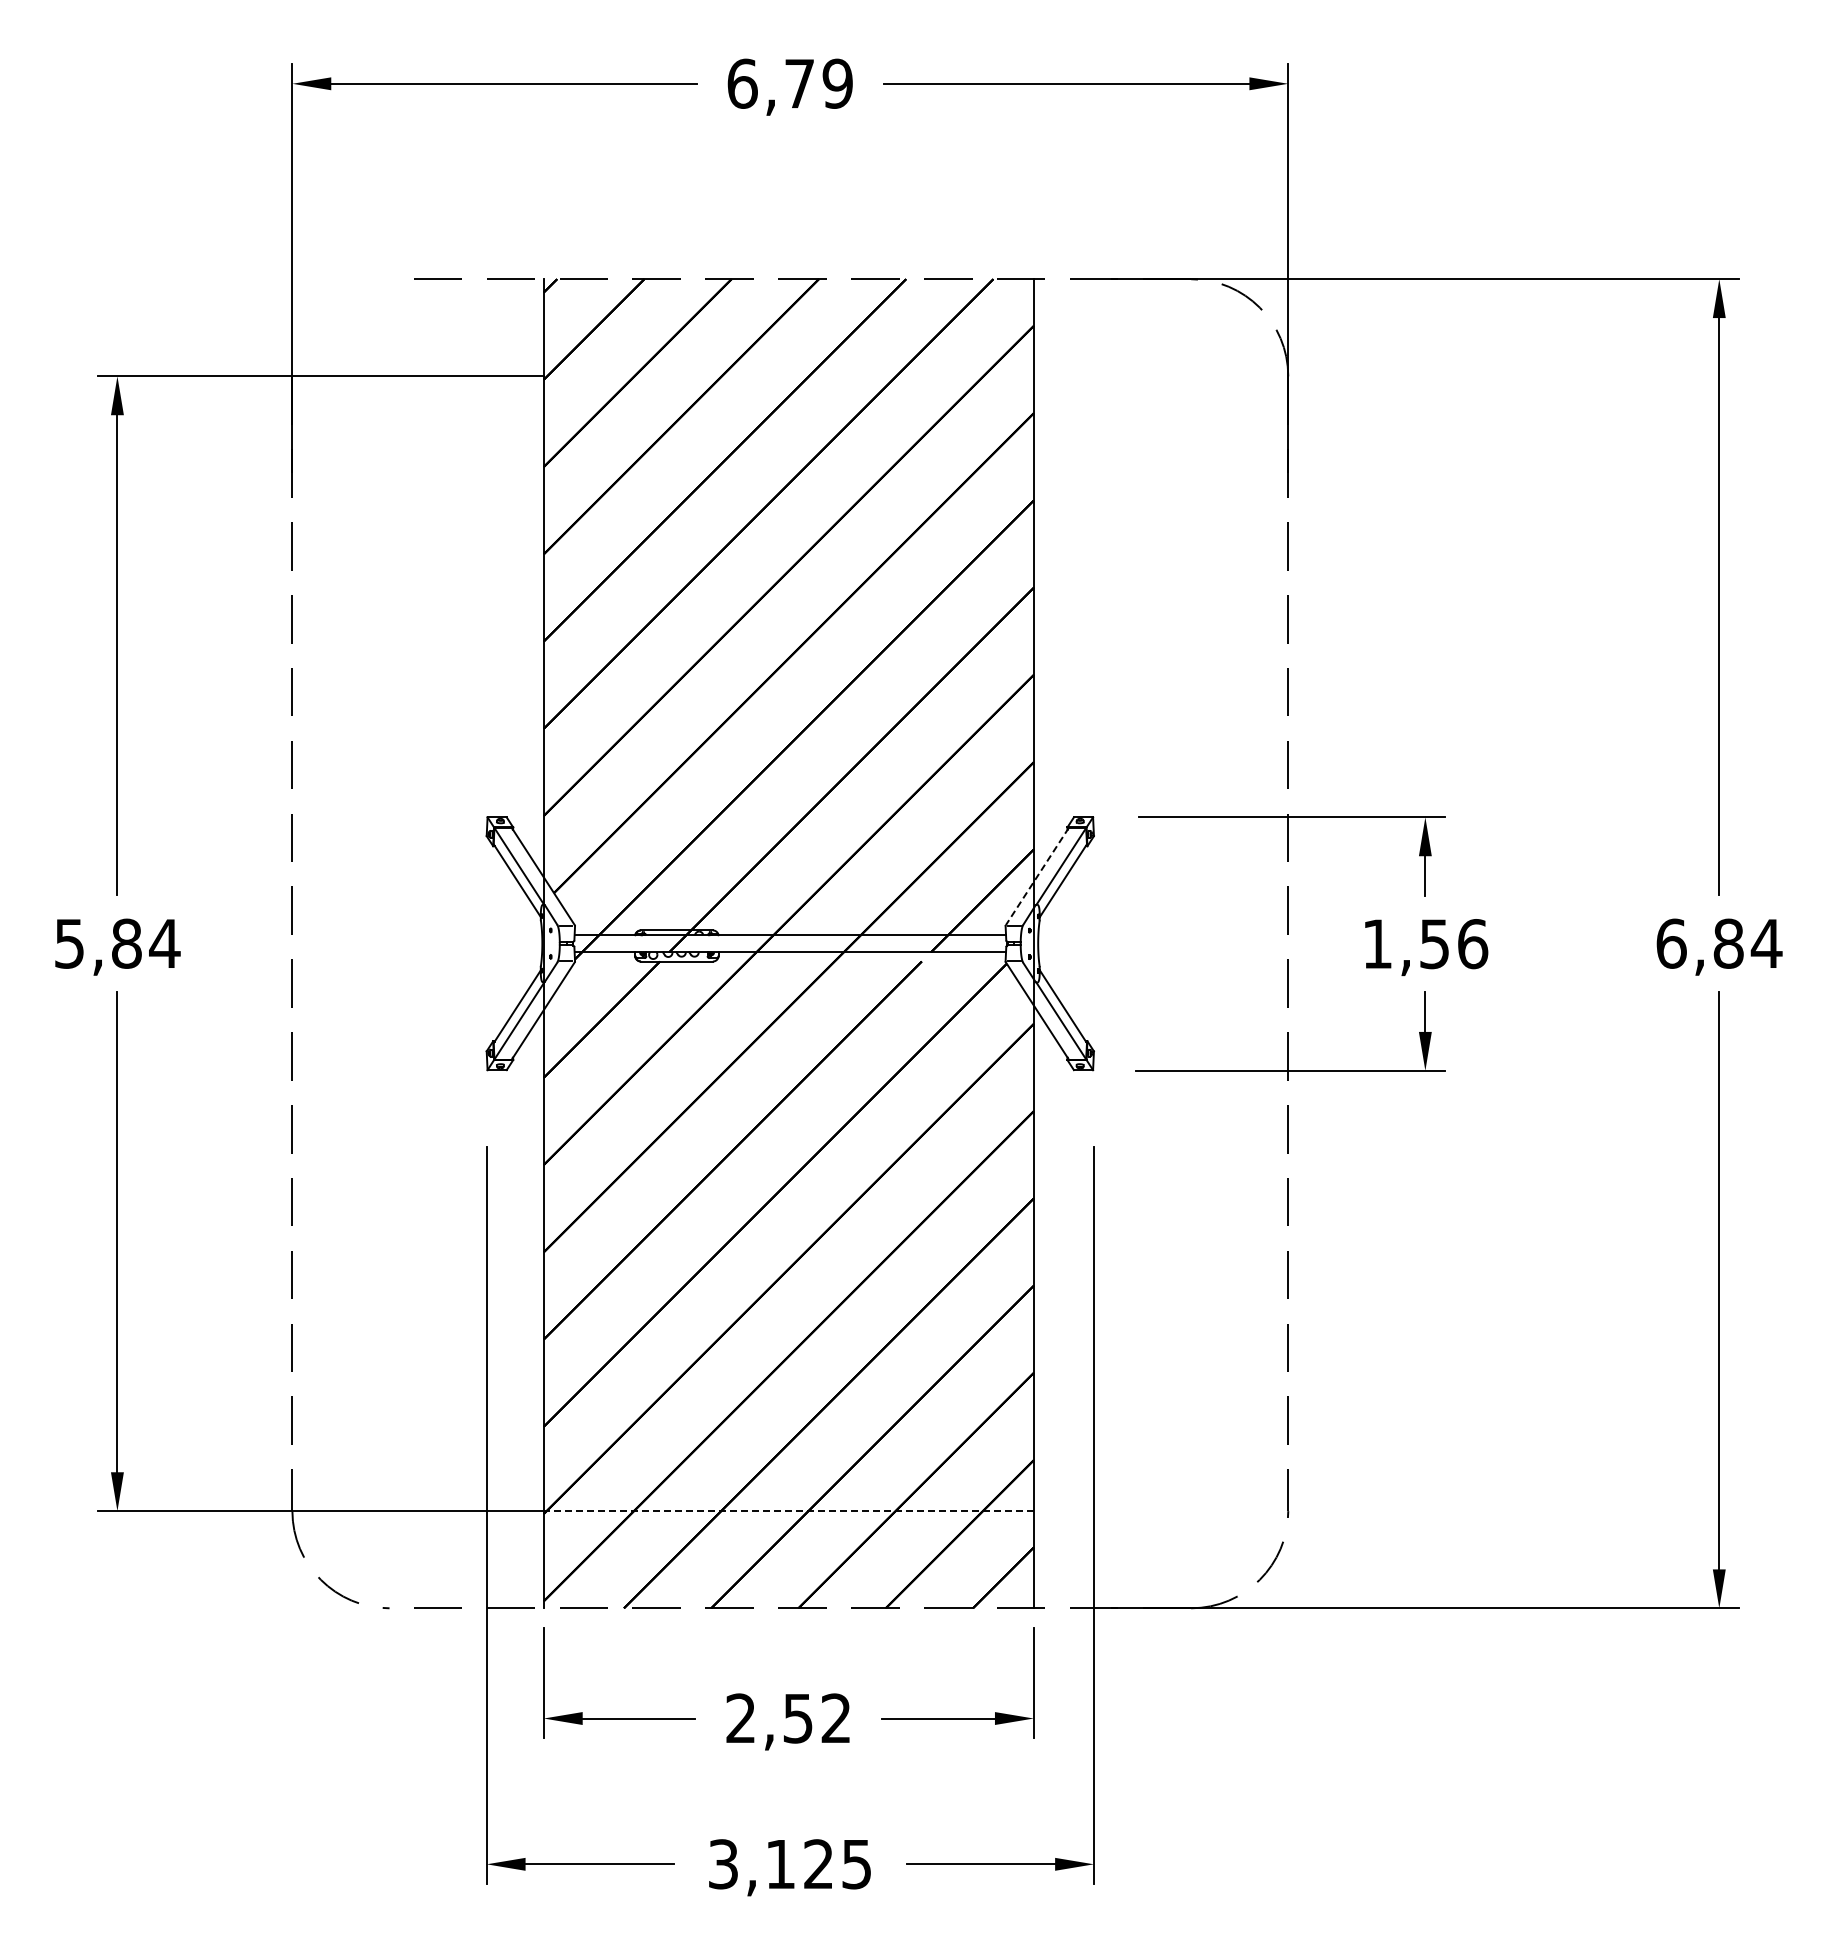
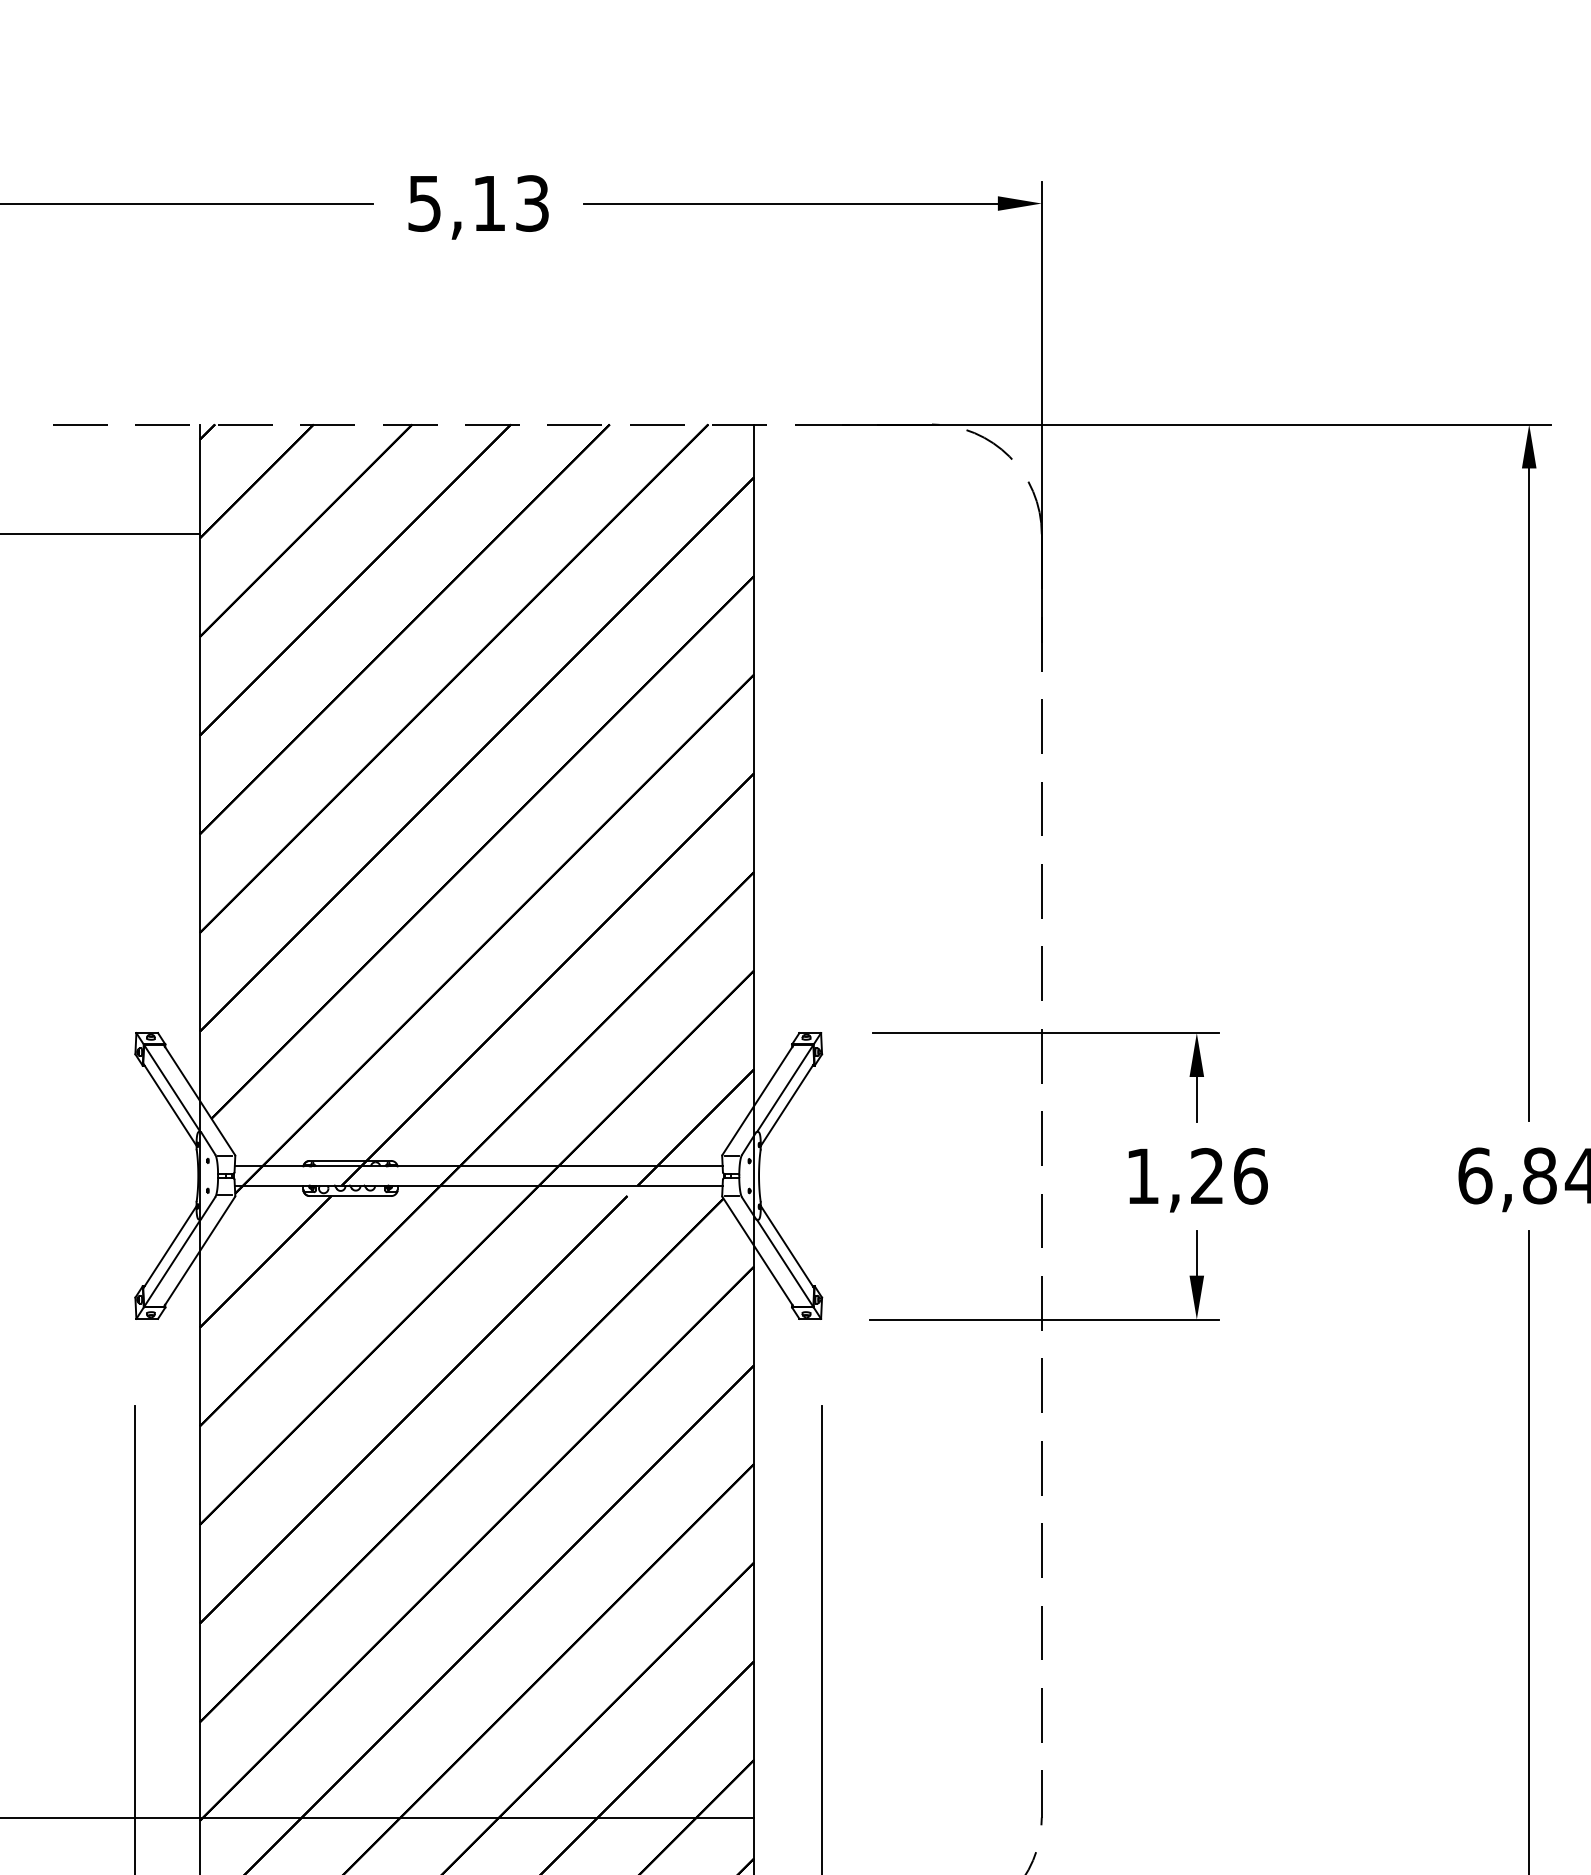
text: (789, 83) -> (477, 203), 6,79 -> 5,13
line: (1037, 876) -> (758, 1099), dashed -> solid
text: (1434, 944) -> (1207, 1176), 1,56 -> 1,26
line: (788, 1511) -> (476, 1817), dashed -> solid

